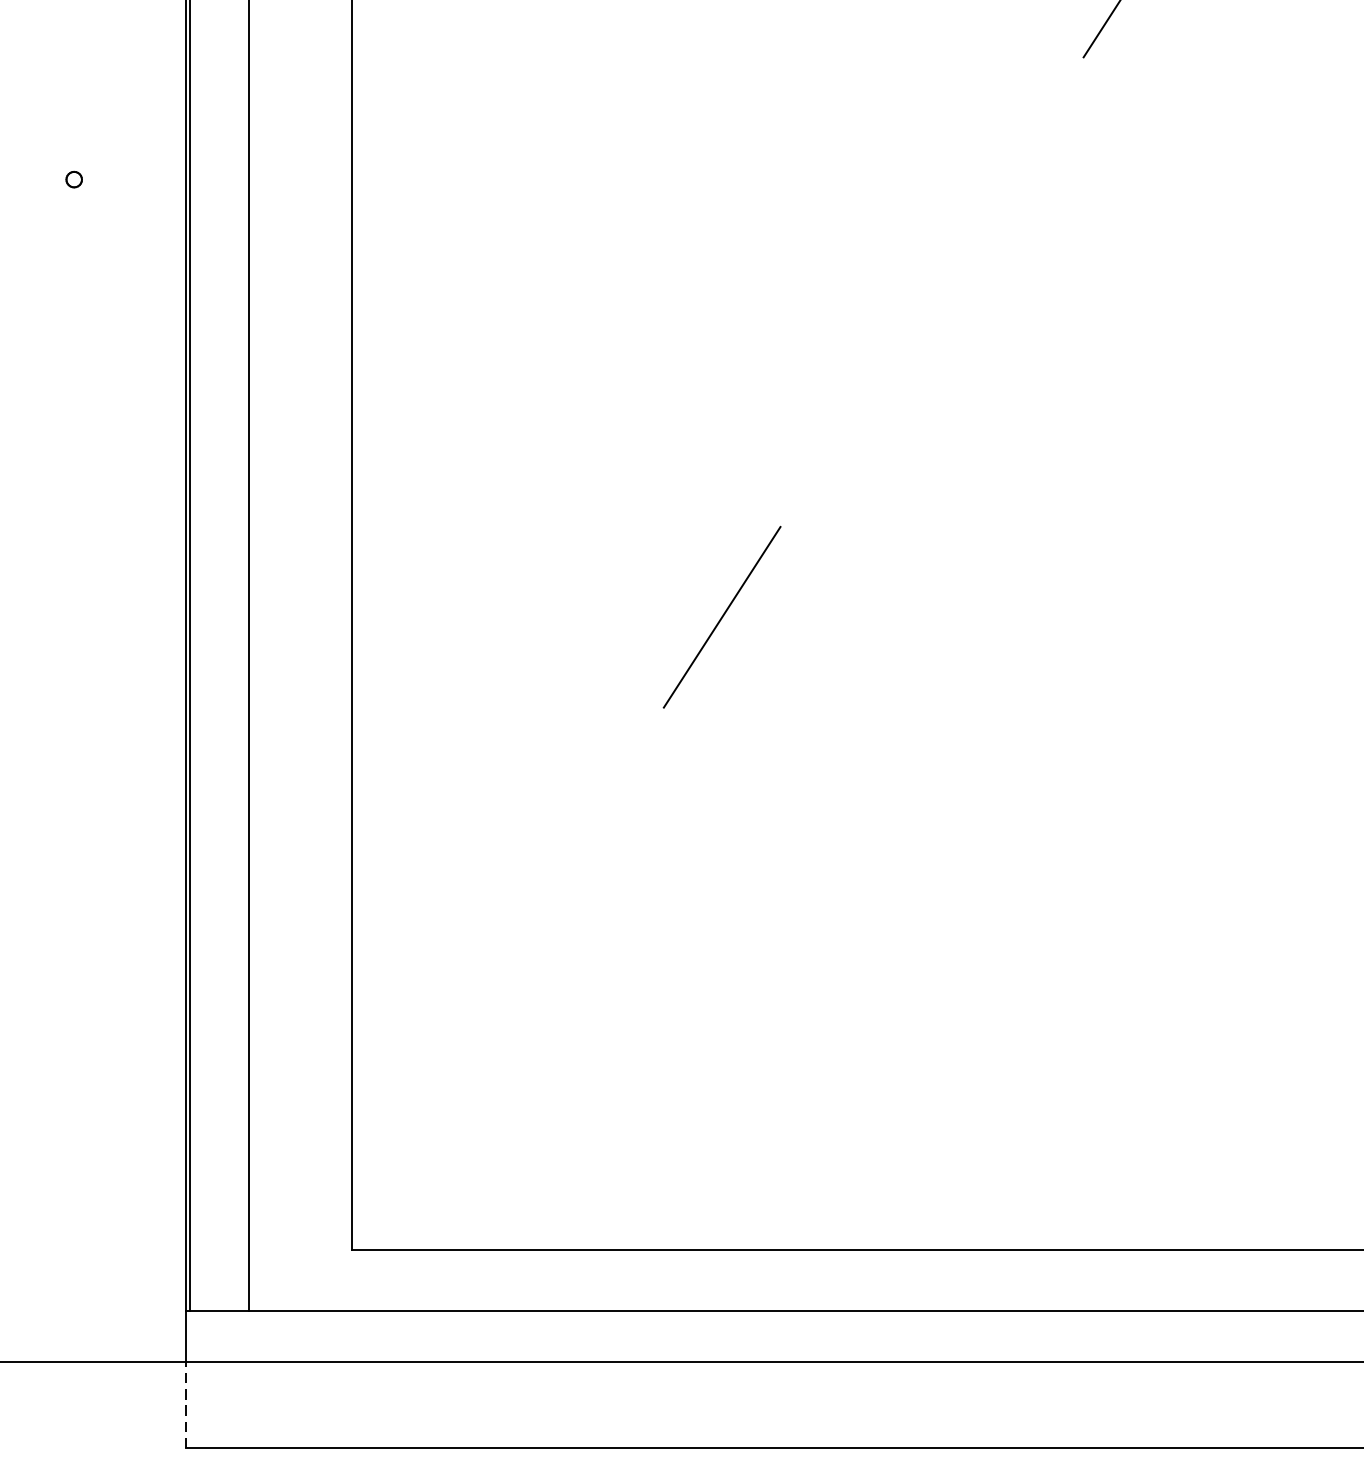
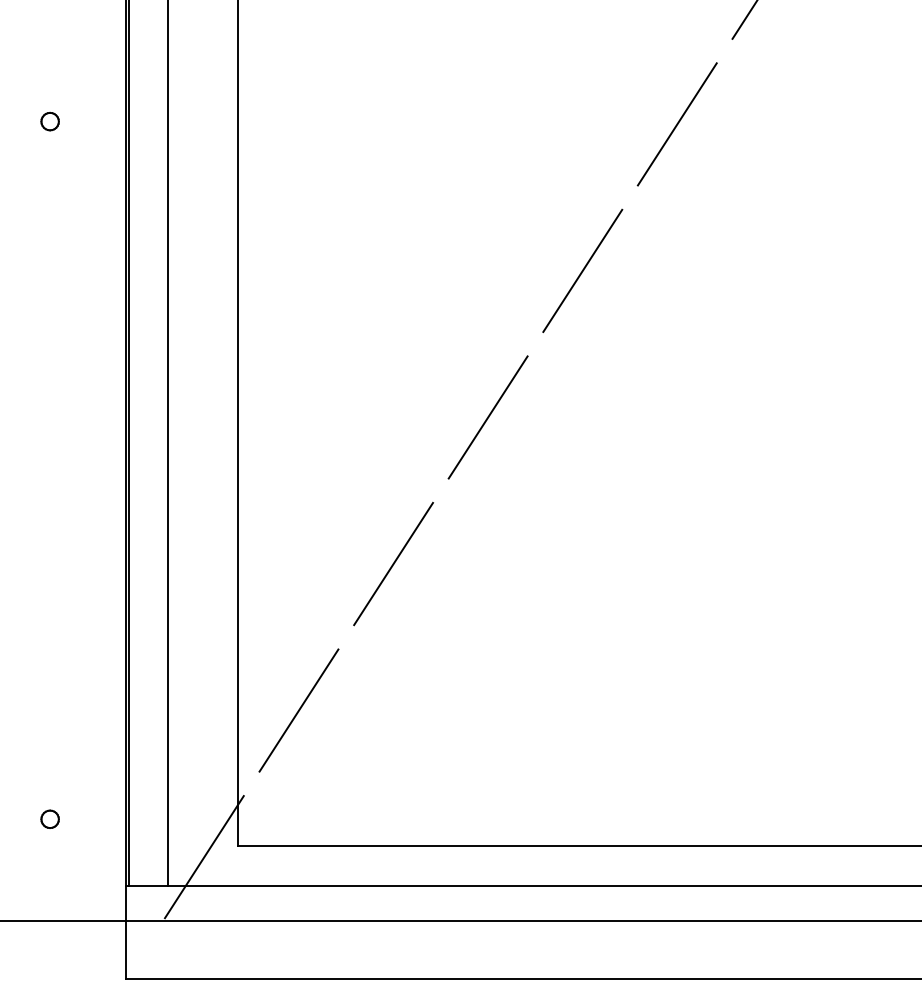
part: (73, 179) -> (49, 121), size x1.67
line: (1000, 183) -> (676, 124), added
line: (861, 399) -> (582, 270), added
line: (582, 833) -> (393, 563), added
line: (441, 1050) -> (298, 710), added
part: (73, 1210) -> (49, 818), added
line: (301, 1268) -> (203, 857), added
line: (185, 1404) -> (125, 949), dashed -> solid

